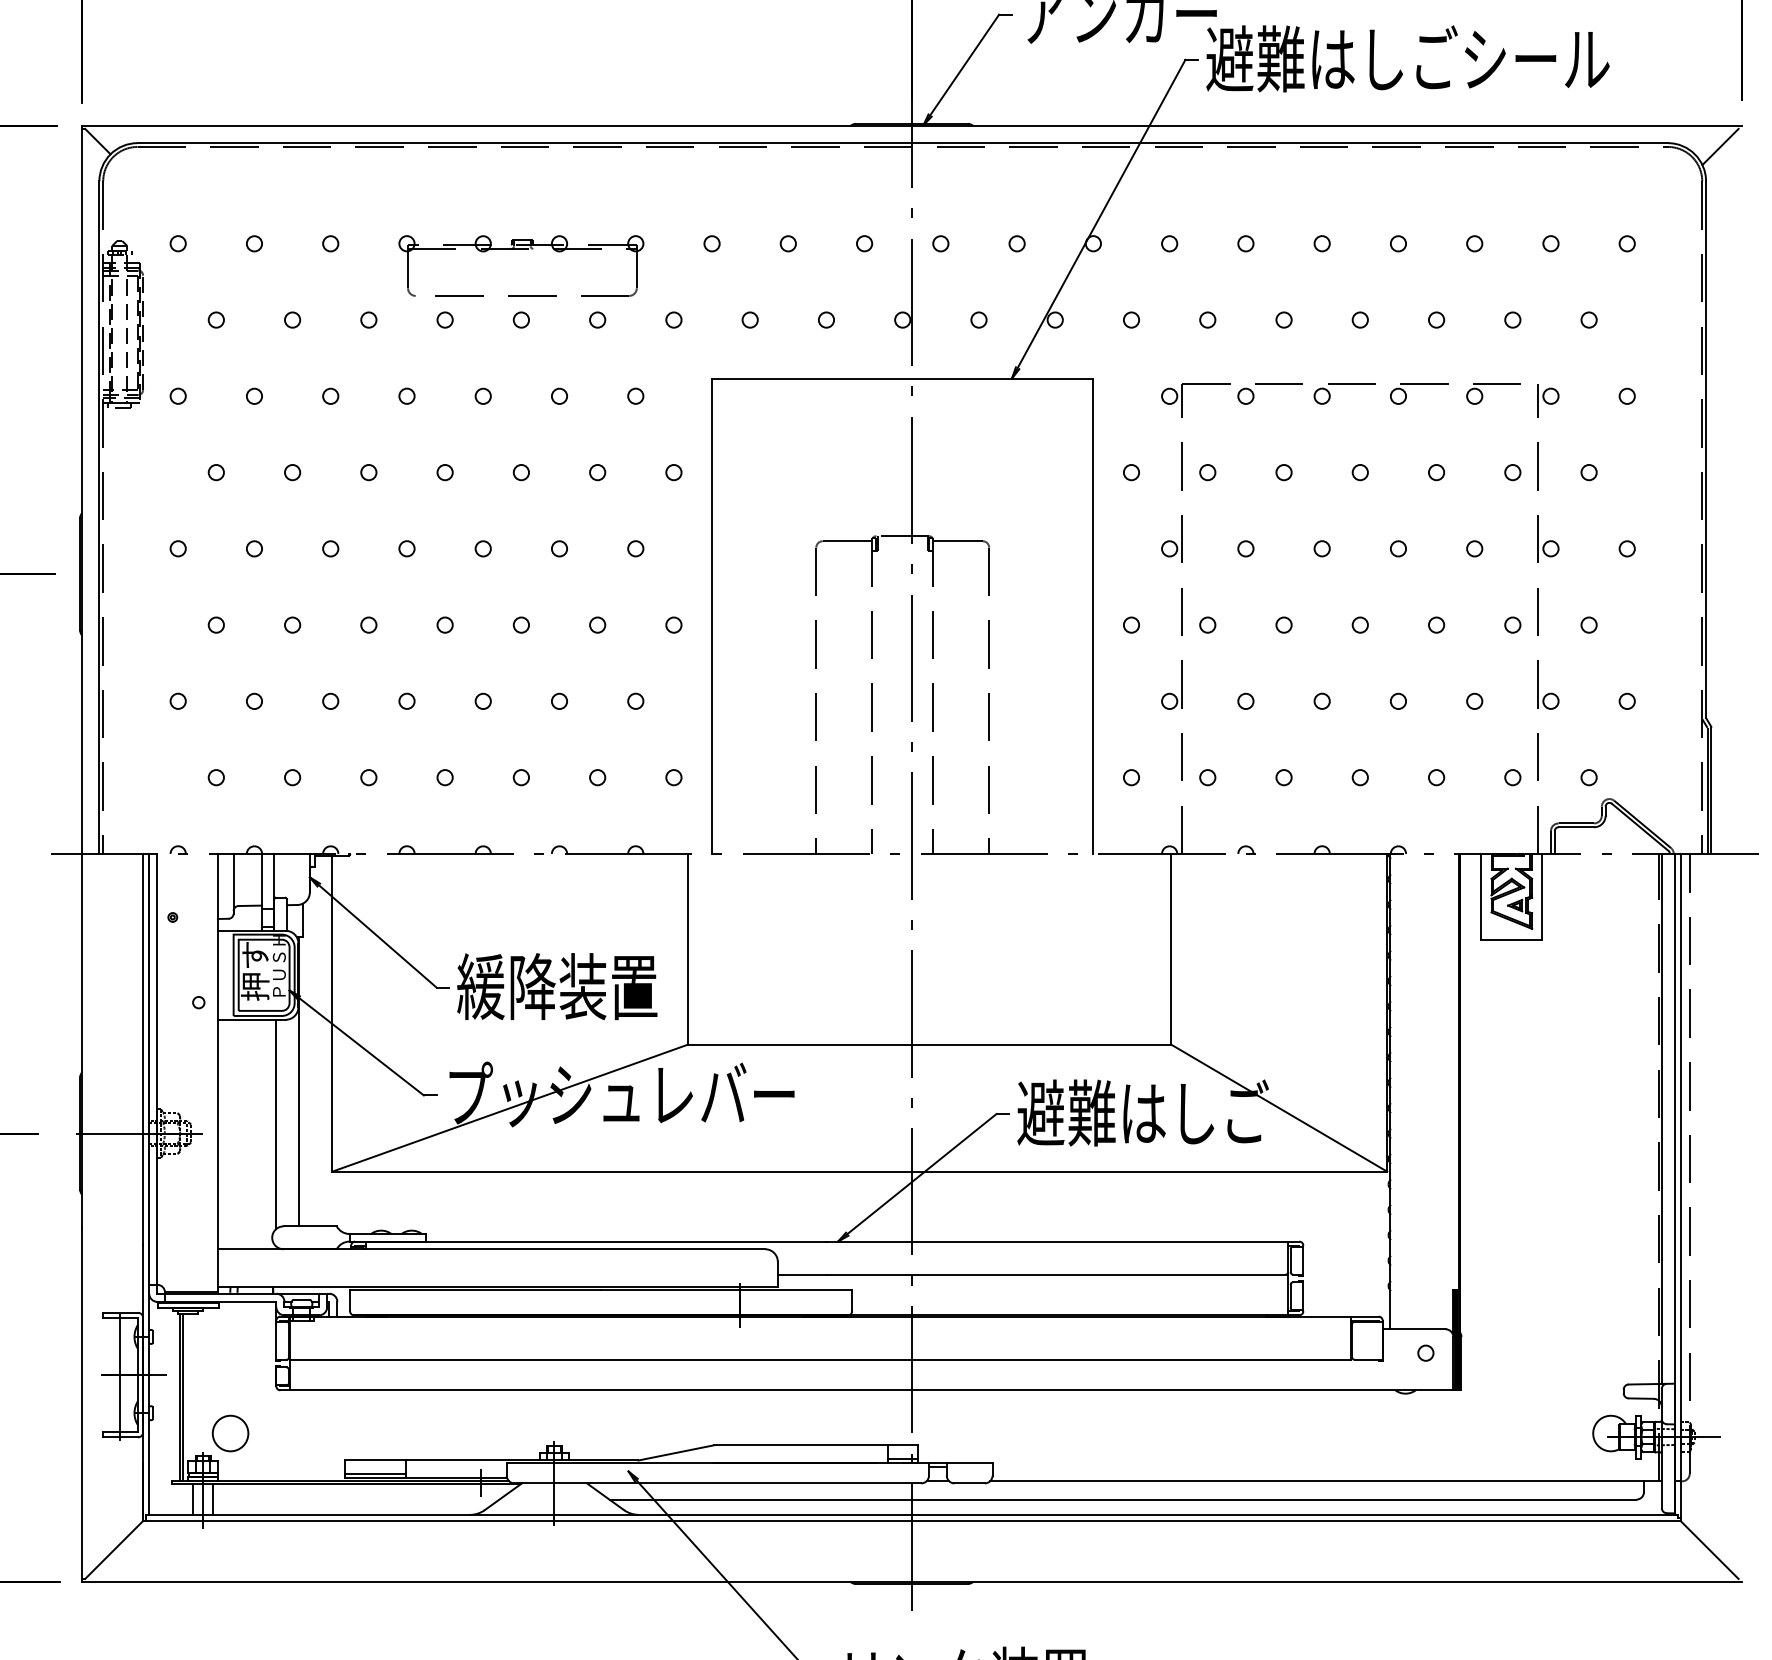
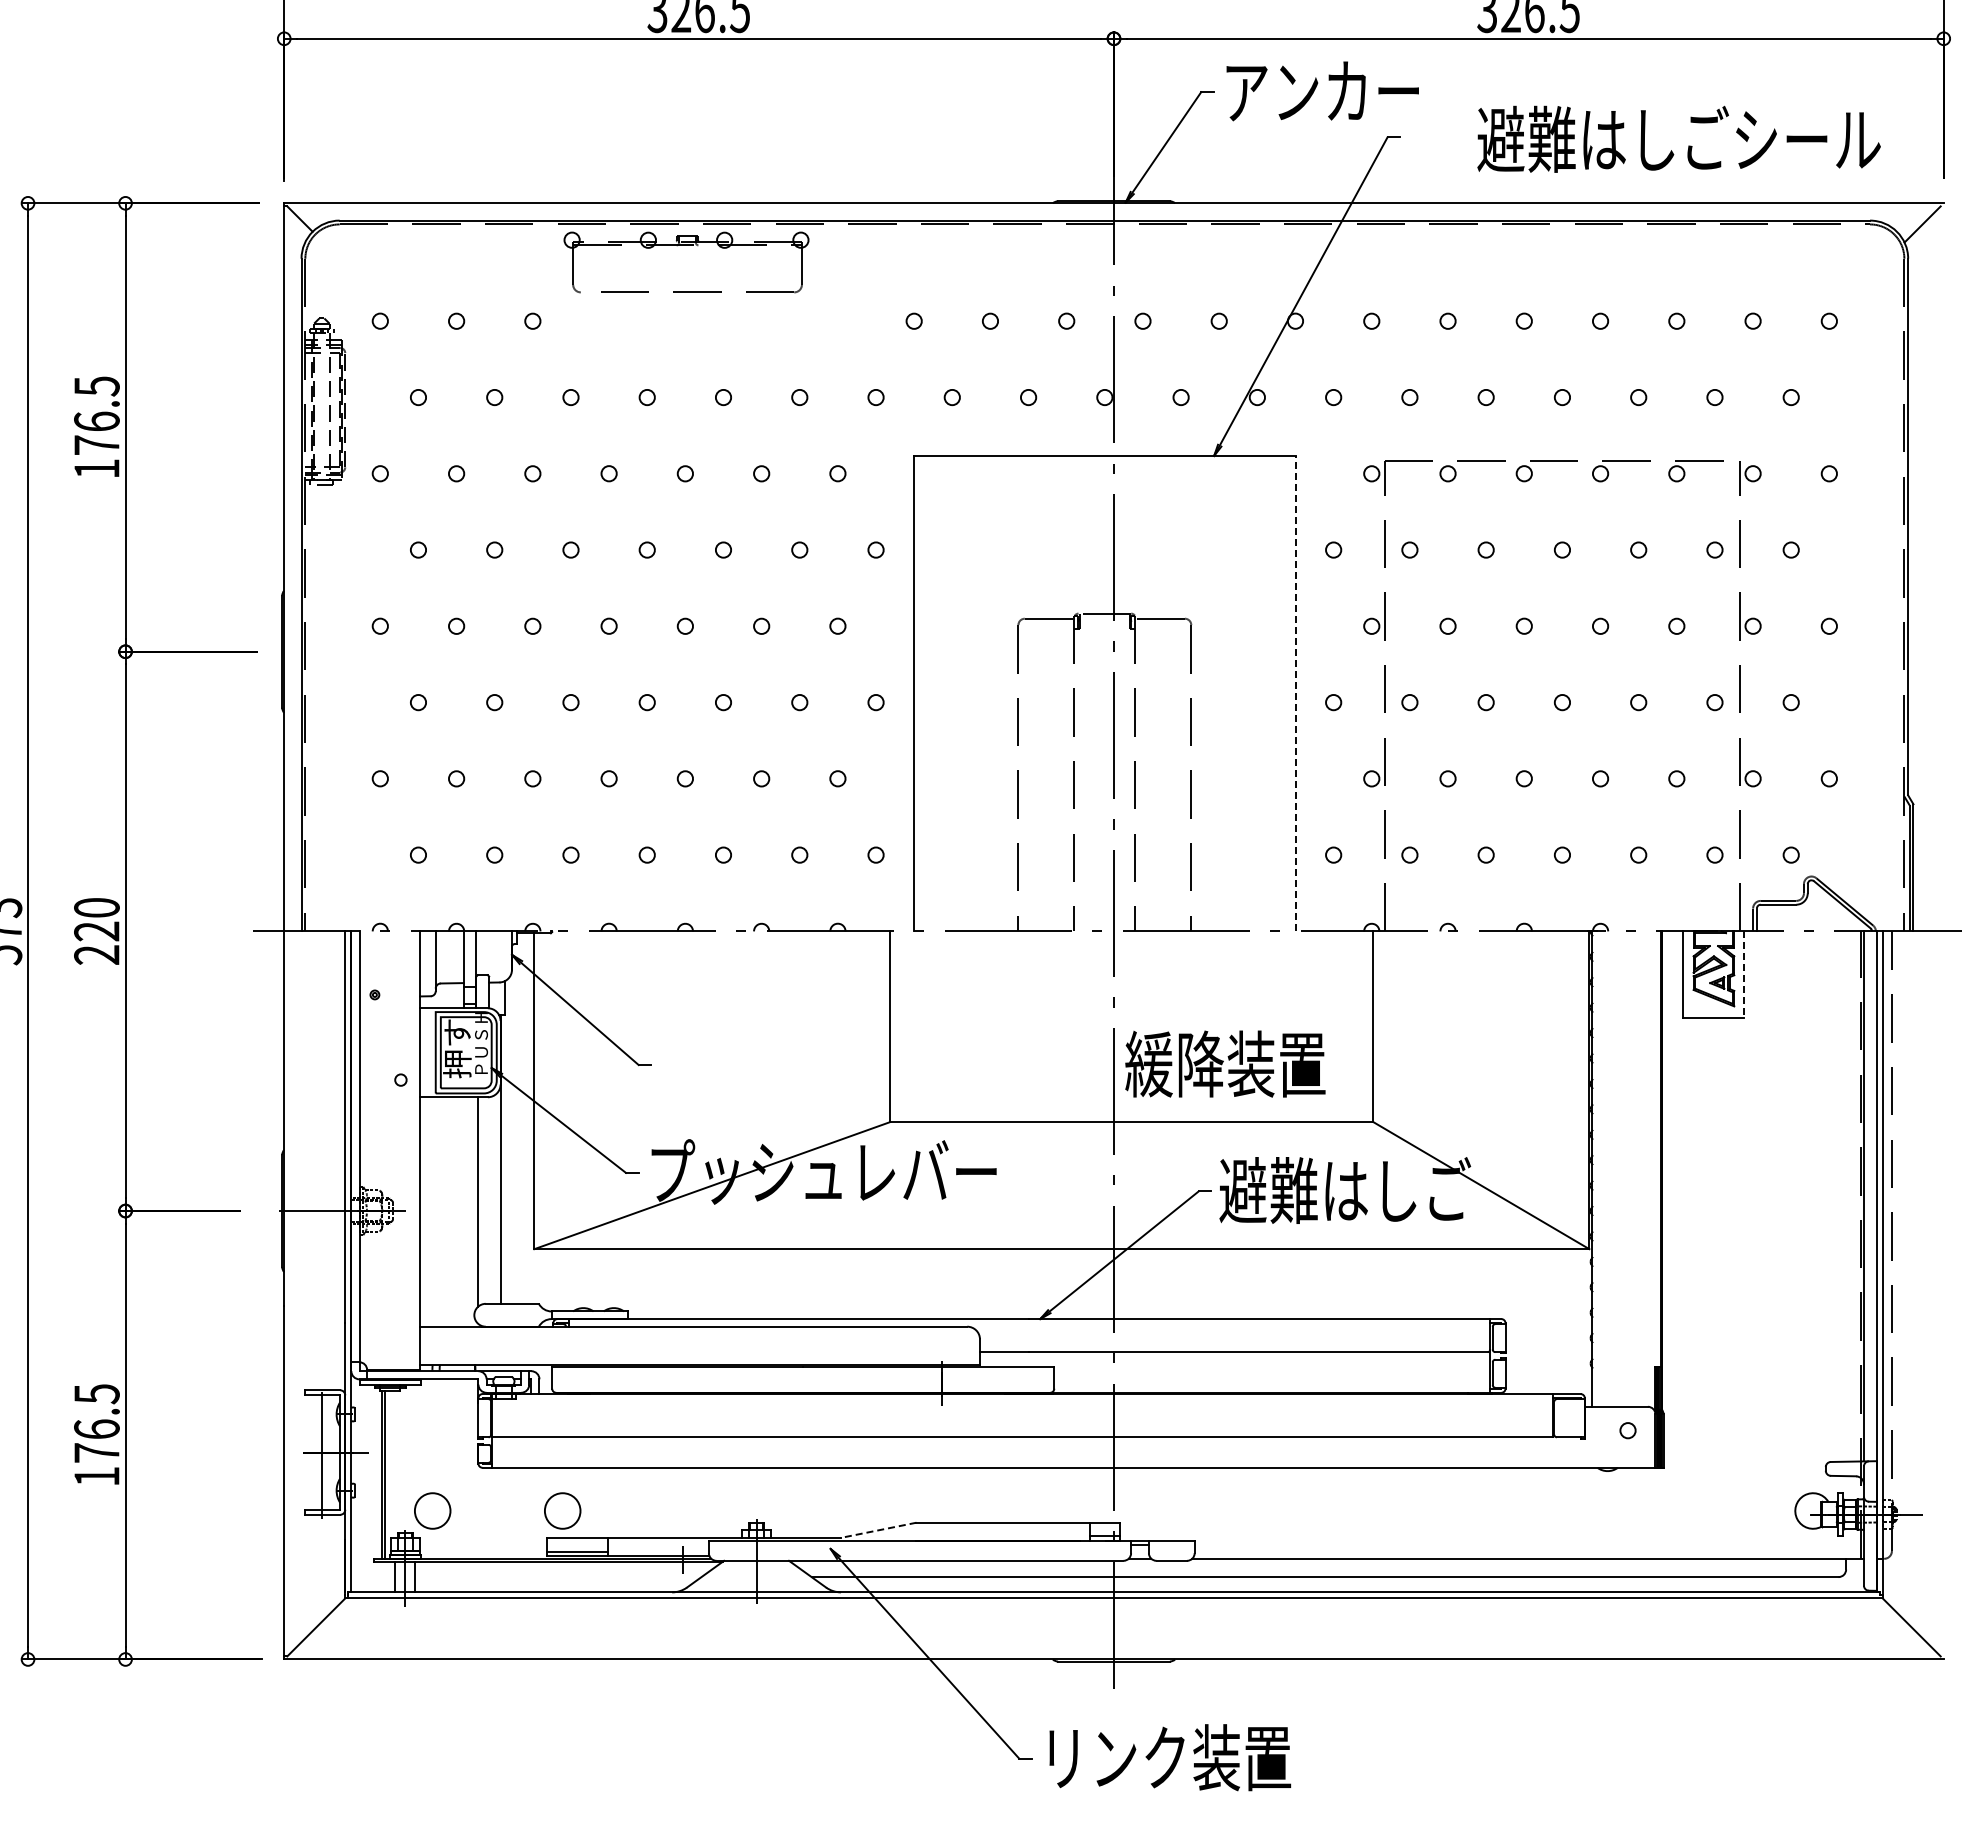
text: (1407, 58) -> (1678, 138), moved
part: (521, 249) -> (686, 245), moved
line: (1093, 616) -> (1295, 693), solid -> dashed
line: (1542, 898) -> (1744, 975), solid -> dashed
text: (557, 986) -> (1225, 1063), moved
circle: (360, 1433) -> (562, 1510), added
line: (676, 1453) -> (878, 1530), solid -> dashed

